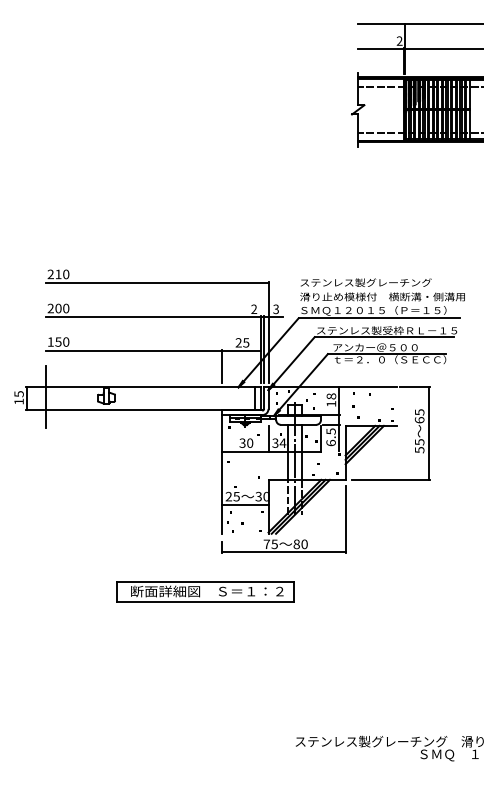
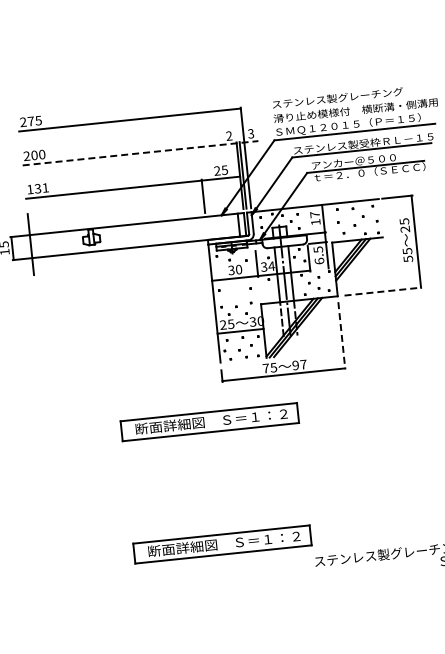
text: (62, 274) -> (35, 121), 210 -> 275
line: (164, 317) -> (140, 153), solid -> dashed
text: (62, 341) -> (41, 187), 150 -> 131
text: (331, 396) -> (315, 214), 18 -> 17
text: (419, 420) -> (405, 229), 65 -> 25
line: (391, 479) -> (383, 291), solid -> dashed
line: (345, 519) -> (341, 335), solid -> dashed
text: (300, 544) -> (299, 365), 80 -> 97
part: (205, 714) -> (222, 544), added

